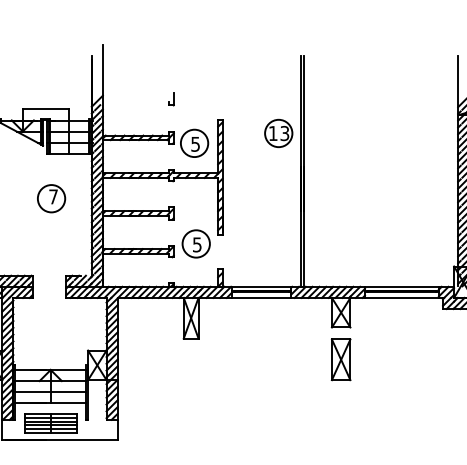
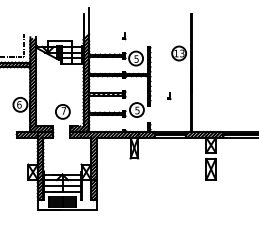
part: (50, 197) -> (62, 111), moved
part: (259, 217) -> (169, 96), added

